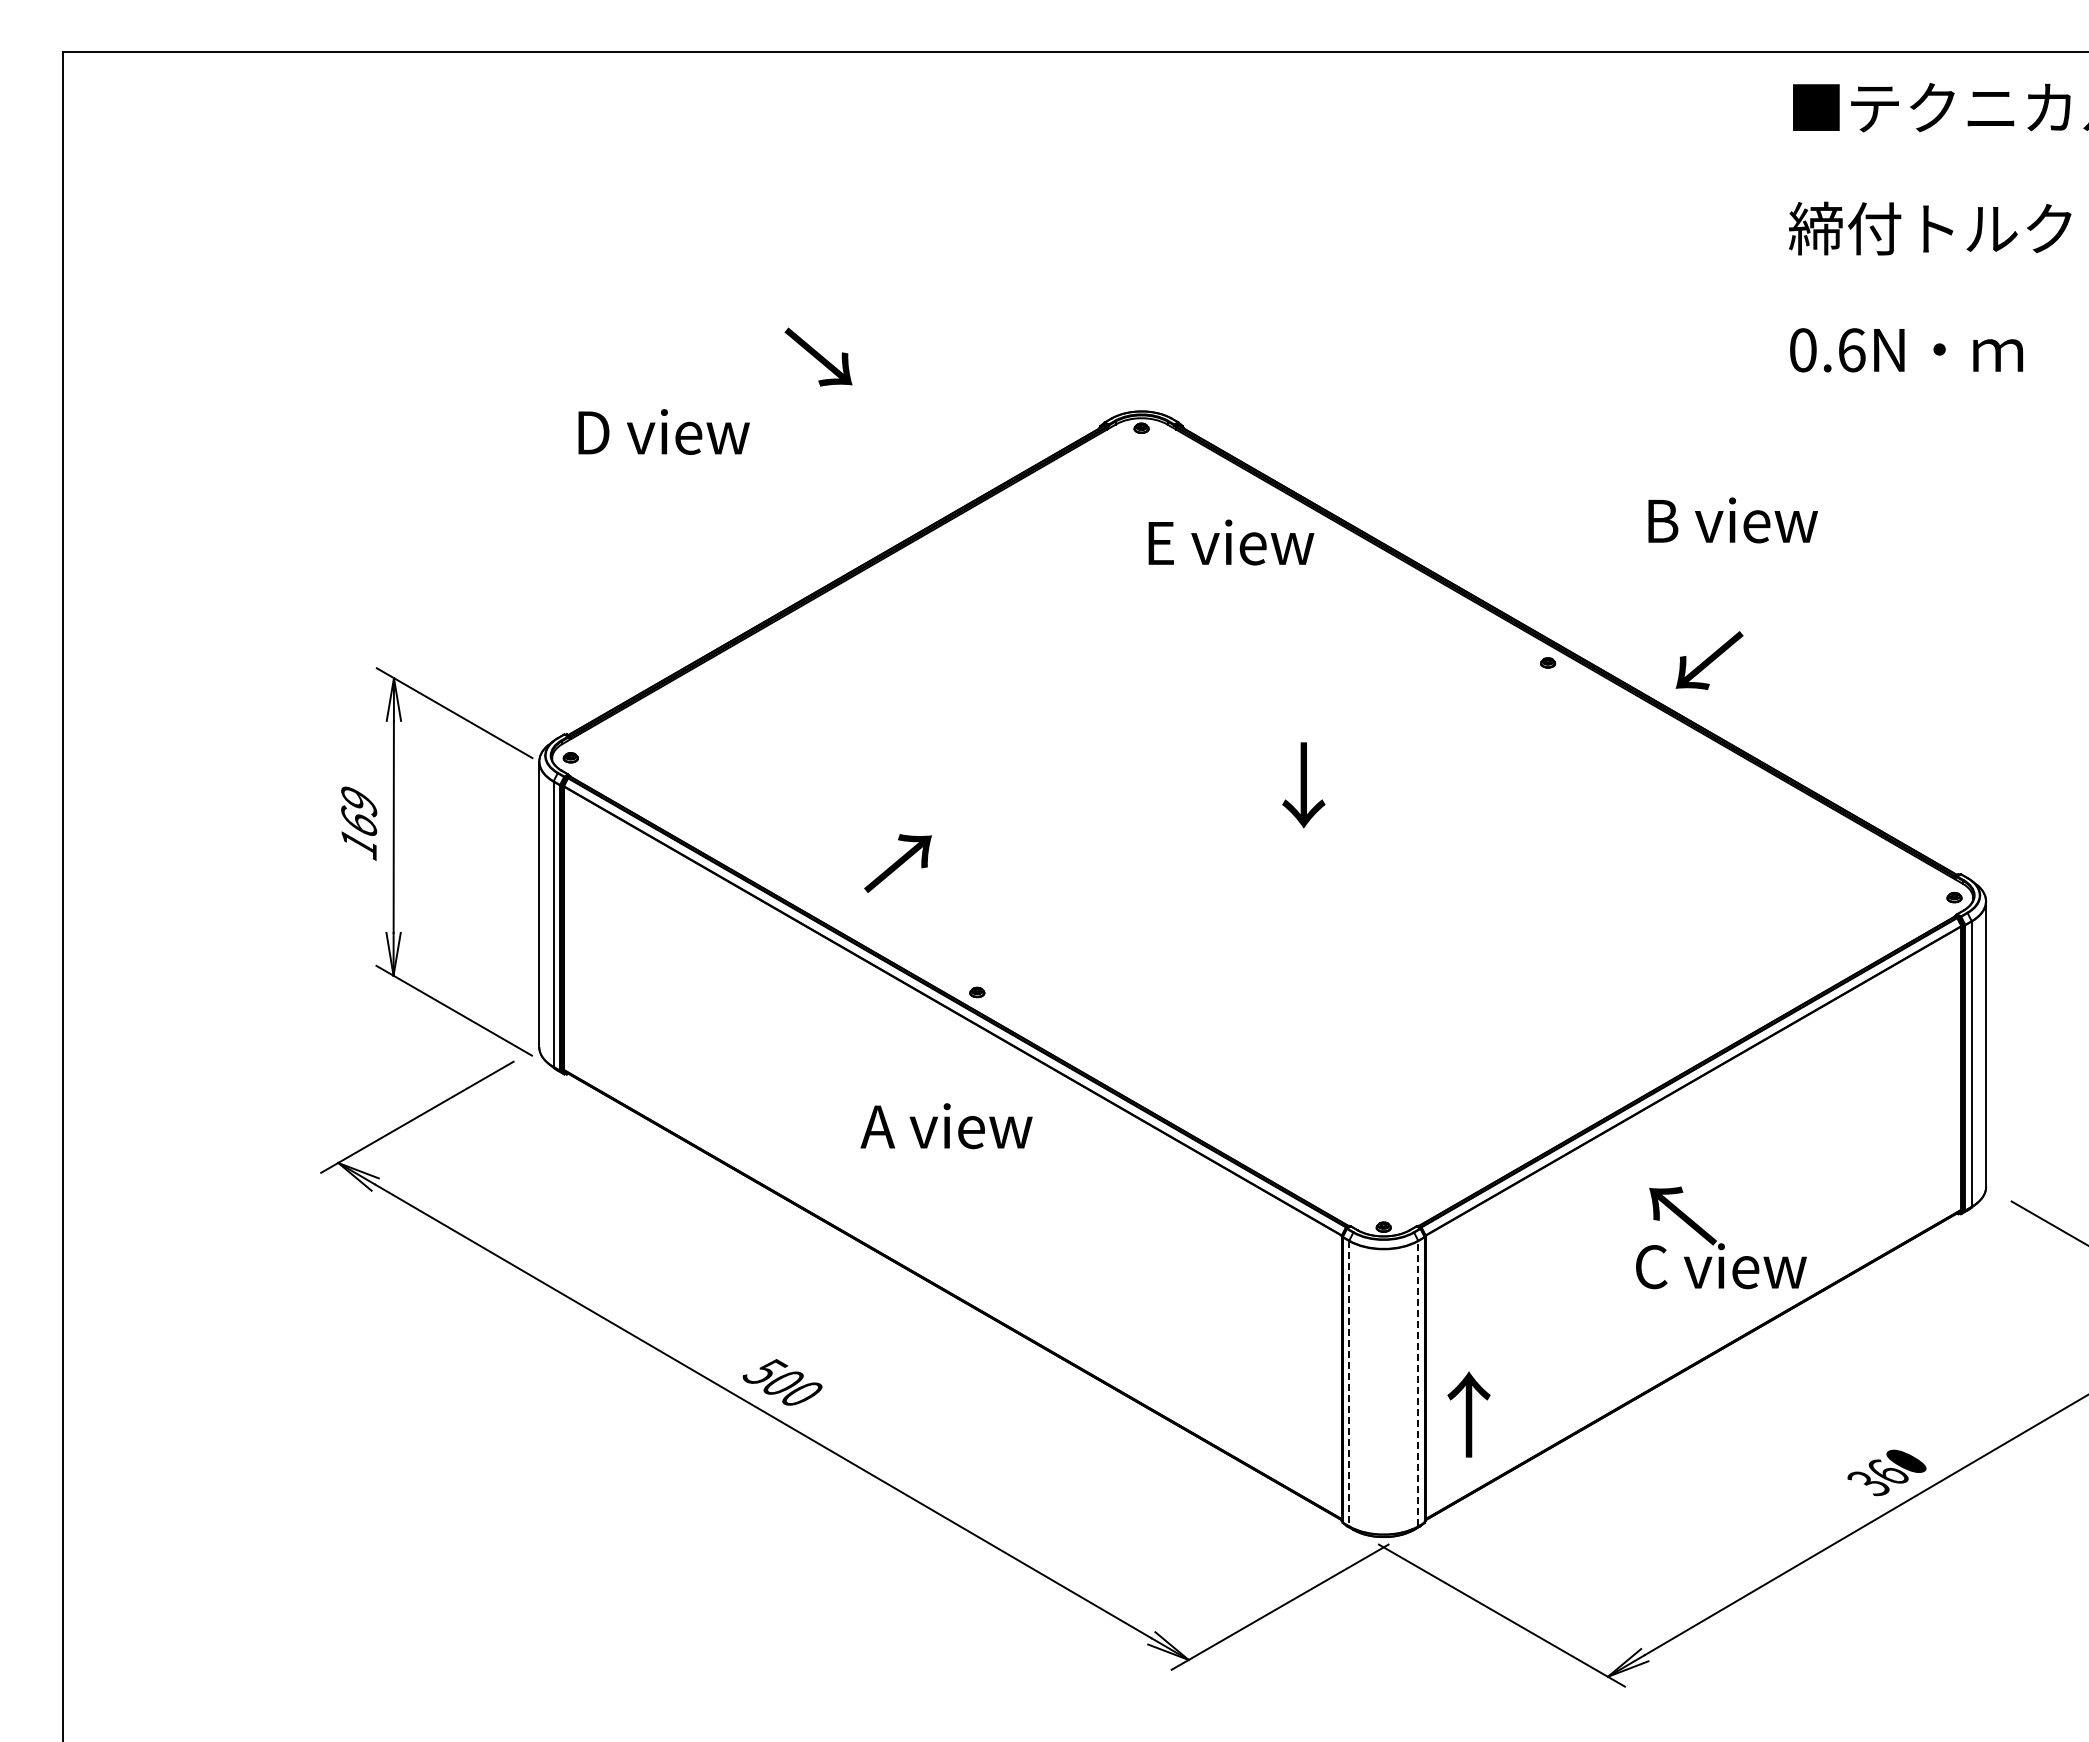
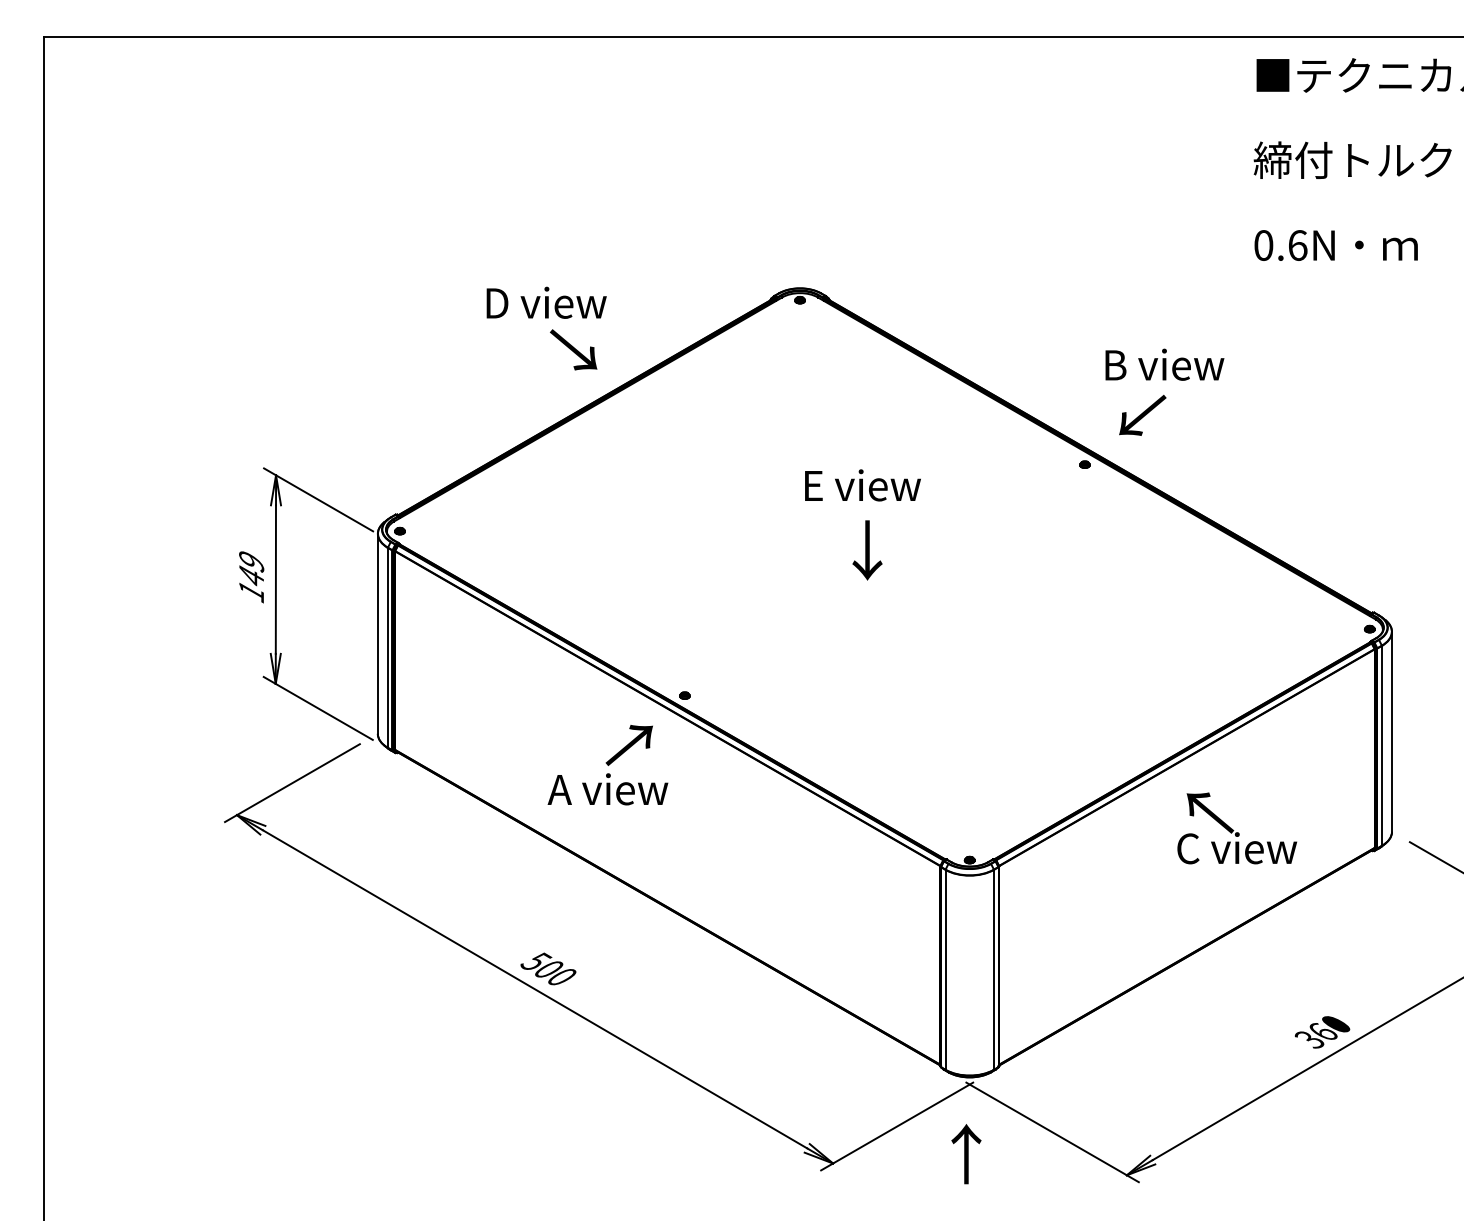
text: (818, 356) -> (573, 349), moved
text: (663, 431) -> (546, 302), moved
text: (1732, 520) -> (1164, 364), moved
text: (1231, 542) -> (863, 485), moved
text: (1709, 660) -> (1142, 415), moved
text: (1303, 785) -> (867, 550), moved
text: (359, 820) -> (251, 575), 169 -> 149
text: (897, 863) -> (628, 745), moved
text: (946, 1126) -> (607, 789), moved
text: (1721, 1237) -> (1237, 828), moved
line: (1349, 1383) -> (945, 969), dashed -> solid
line: (1418, 1383) -> (994, 969), dashed -> solid
text: (1468, 1414) -> (966, 1154), moved

